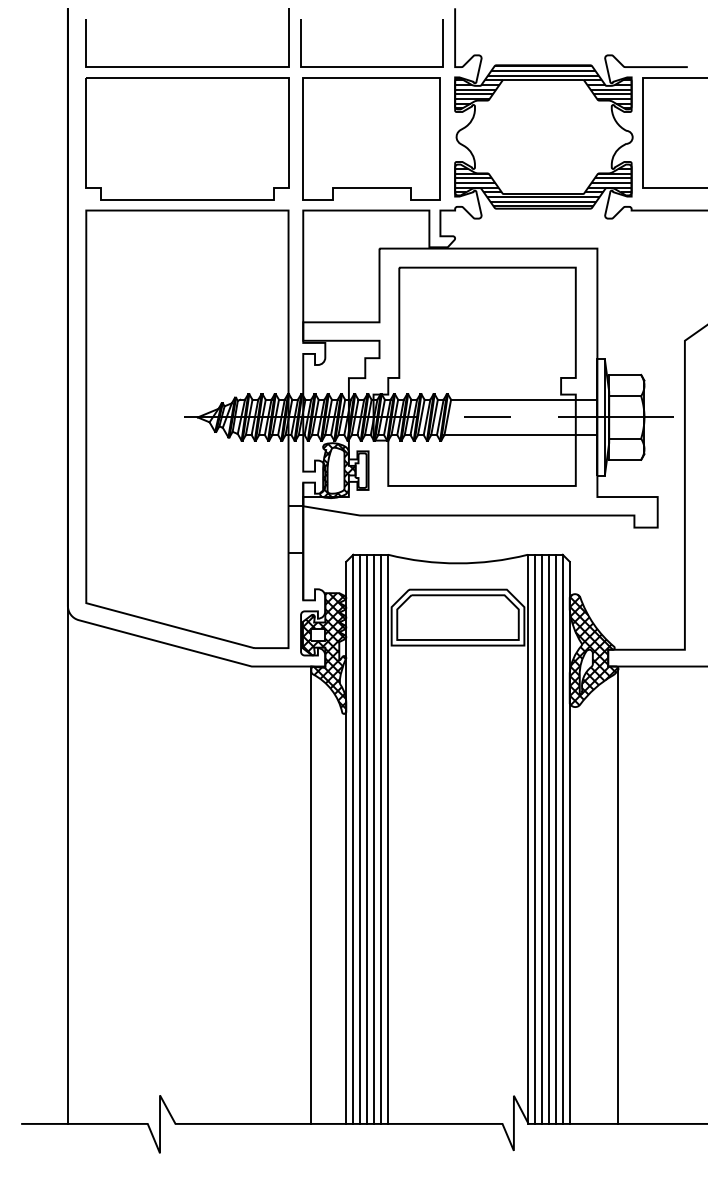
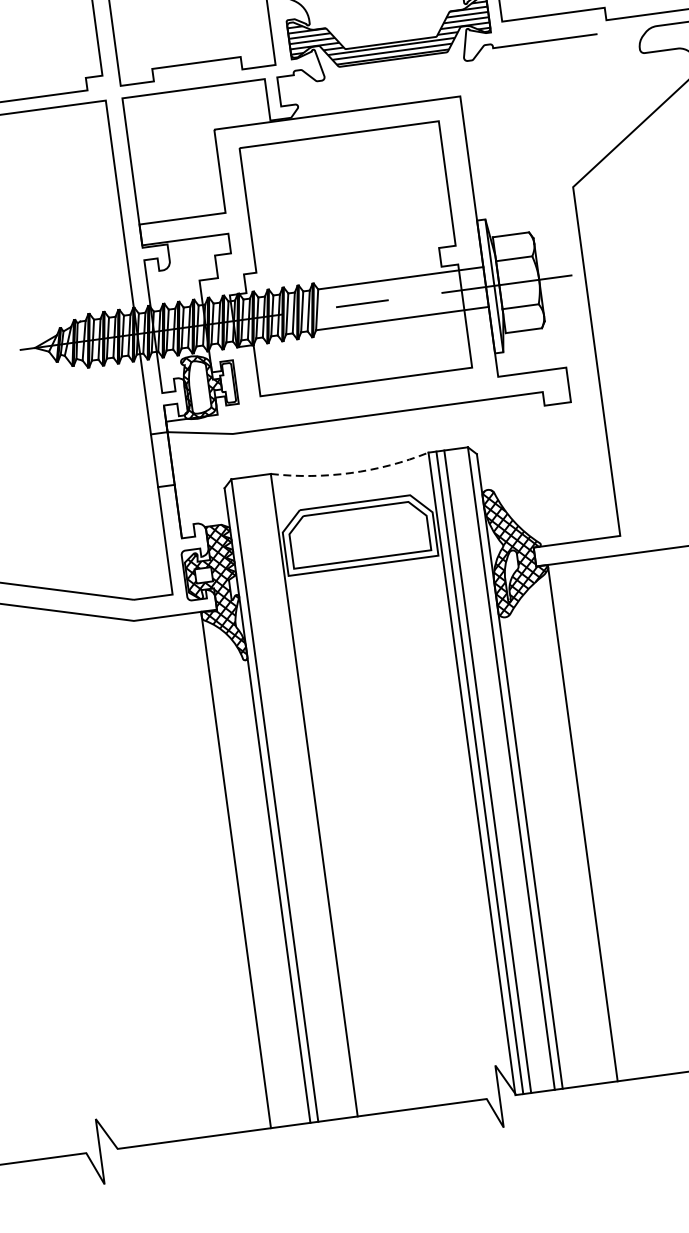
arc: (458, 563) -> (351, 473), solid -> dashed
line: (360, 838) -> (282, 798), removed
line: (367, 838) -> (290, 797), removed
line: (374, 838) -> (298, 796), removed
line: (381, 838) -> (306, 795), removed
line: (548, 838) -> (495, 769), removed
line: (555, 838) -> (503, 768), removed

